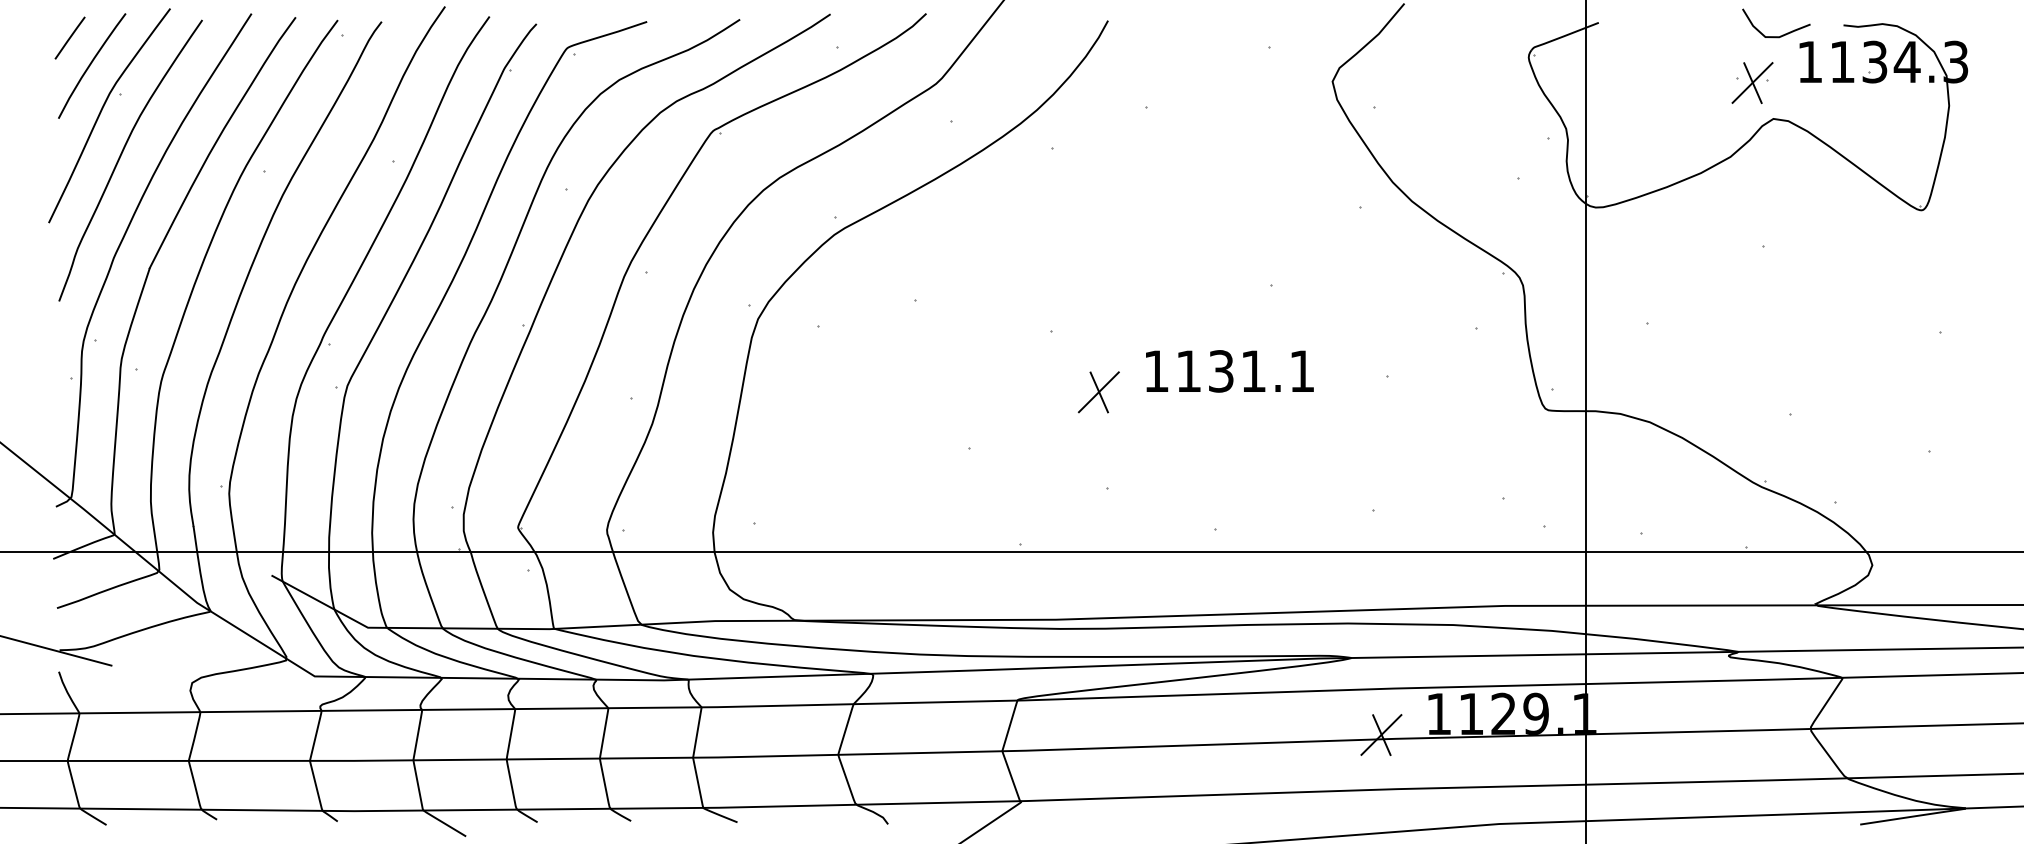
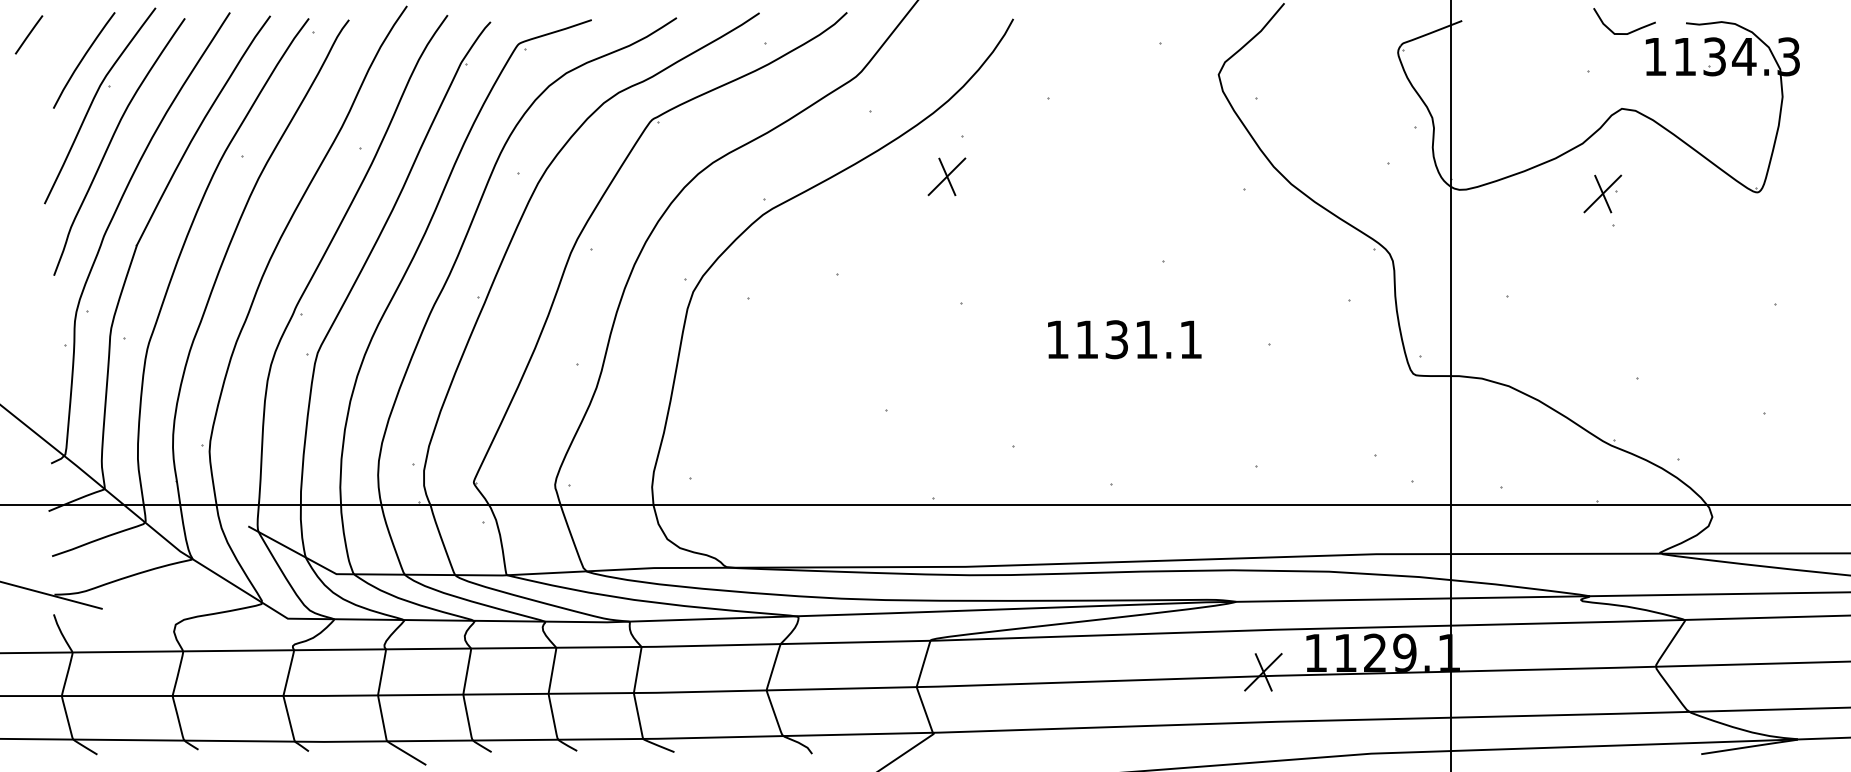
line: (69, 37) -> (28, 34), moved
part: (1752, 82) -> (1602, 193), moved
part: (1098, 391) -> (946, 176), moved

